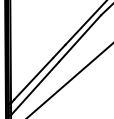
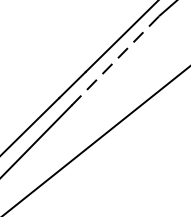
line: (80, 38) -> (116, 60), solid -> dashed

